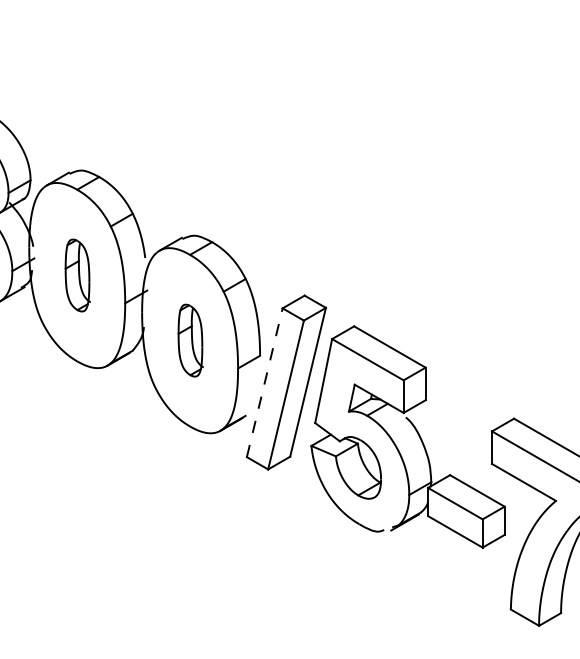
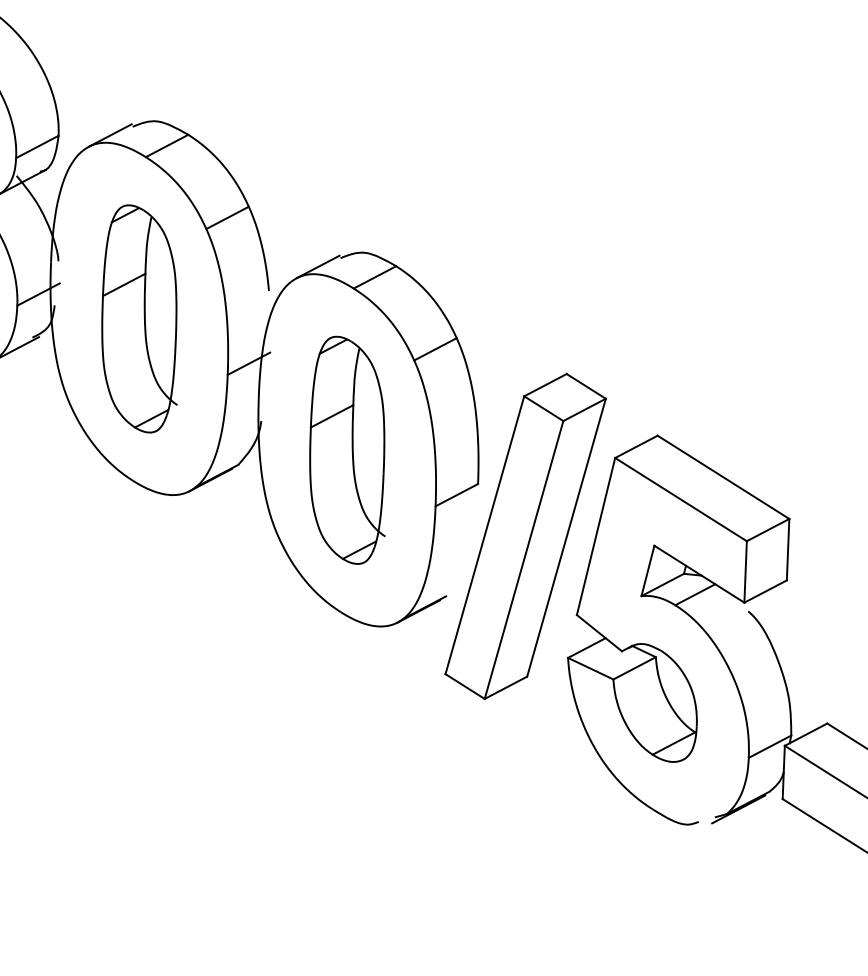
part: (77, 275) -> (139, 318), size x1.67
part: (190, 340) -> (348, 449), size x1.67
line: (264, 382) -> (484, 534), dashed -> solid

